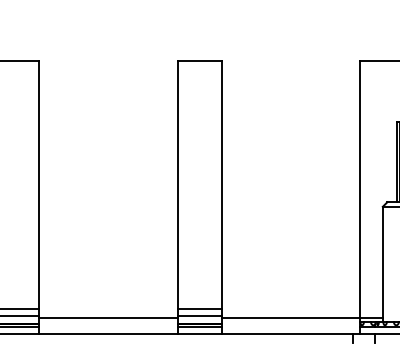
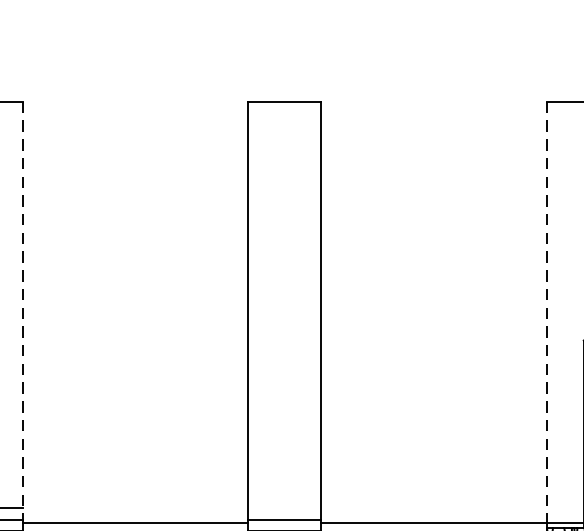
line: (39, 189) -> (22, 312), solid -> dashed
line: (360, 189) -> (547, 312), solid -> dashed
line: (199, 309) -> (284, 508), removed

